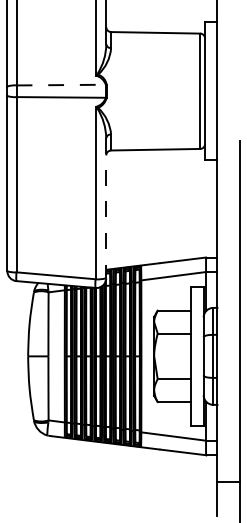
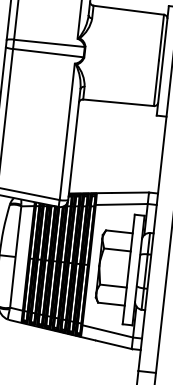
line: (61, 85) -> (49, 43), dashed -> solid
line: (106, 208) -> (74, 145), dashed -> solid

